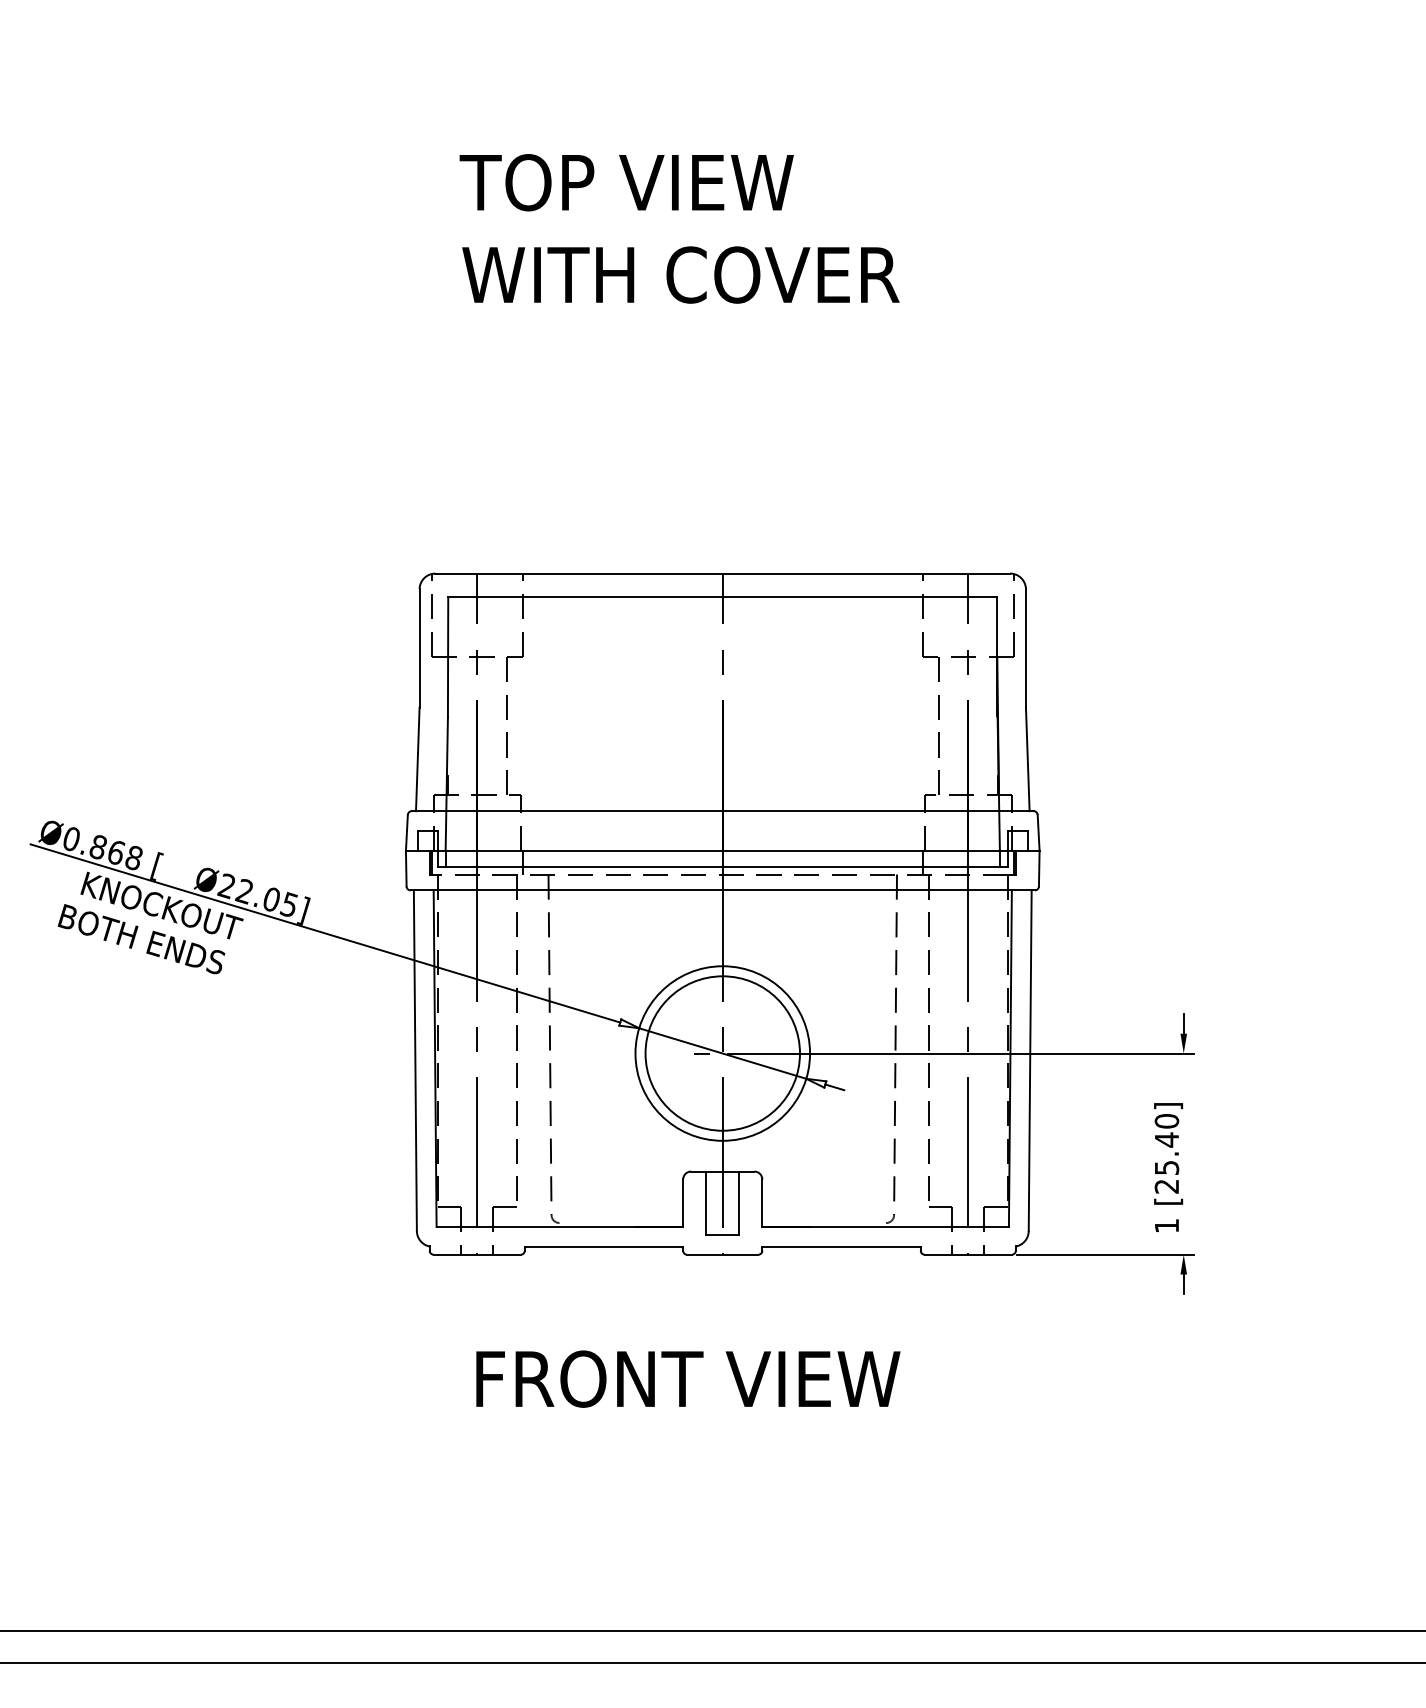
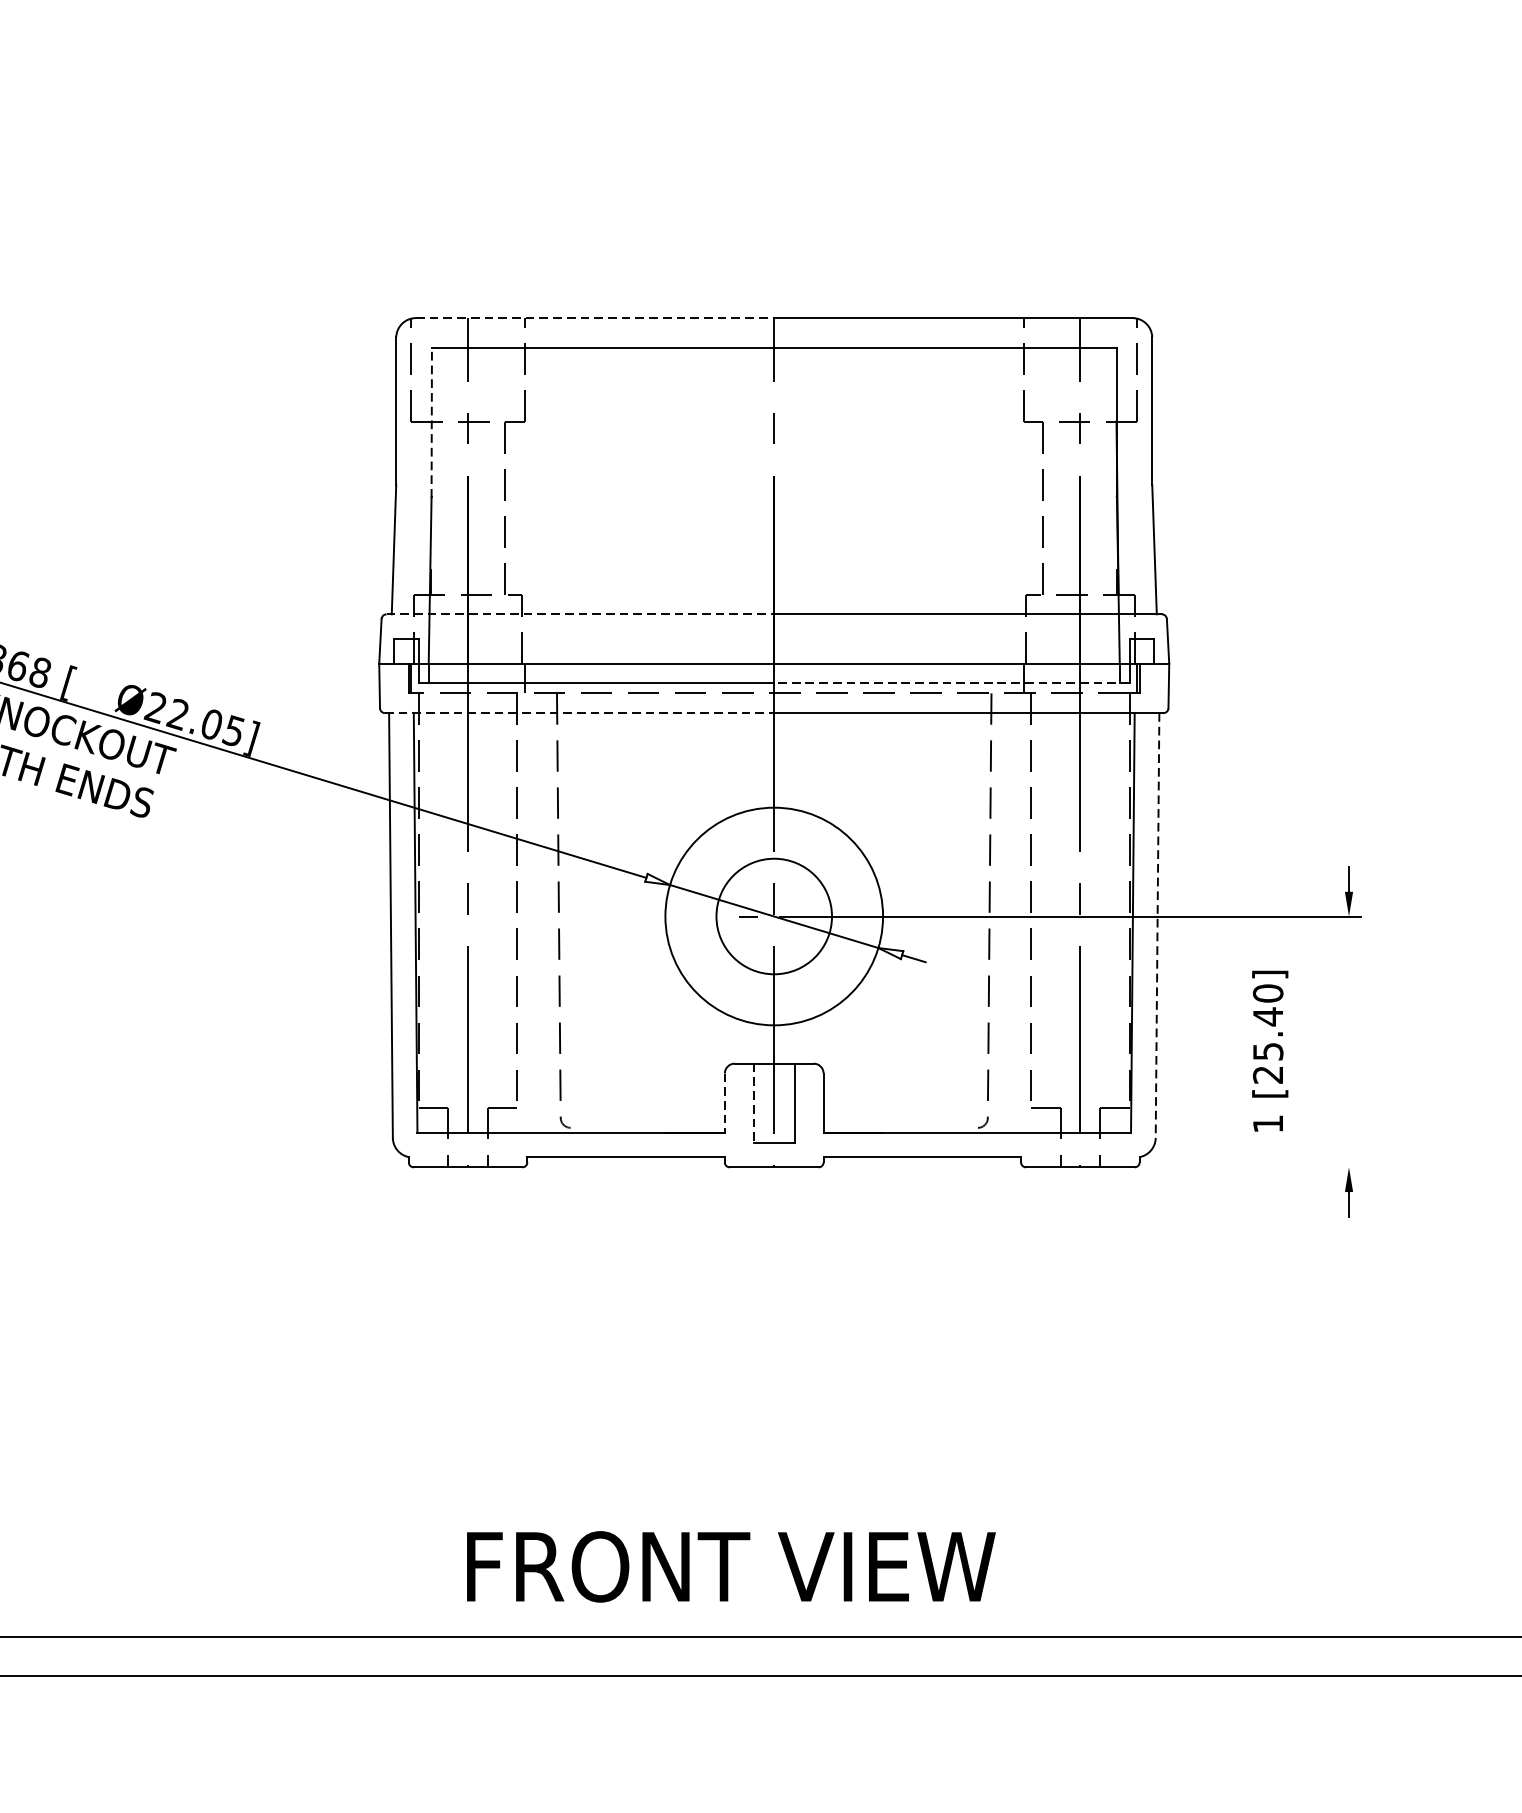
line: (579, 573) -> (595, 318), solid -> dashed
line: (448, 656) -> (432, 421), solid -> dashed
line: (567, 811) -> (580, 614), solid -> dashed
line: (865, 866) -> (952, 683), solid -> dashed
line: (567, 890) -> (580, 713), solid -> dashed
circle: (722, 1053) -> (773, 916), size x0.6
line: (1030, 1061) -> (1157, 926), solid -> dashed
text: (1168, 1167) -> (1270, 1051), moved
line: (683, 1203) -> (725, 1103), solid -> dashed
line: (706, 1203) -> (753, 1103), solid -> dashed
line: (1104, 1254) -> (1250, 1167), removed
text: (688, 1378) -> (731, 1566), moved

